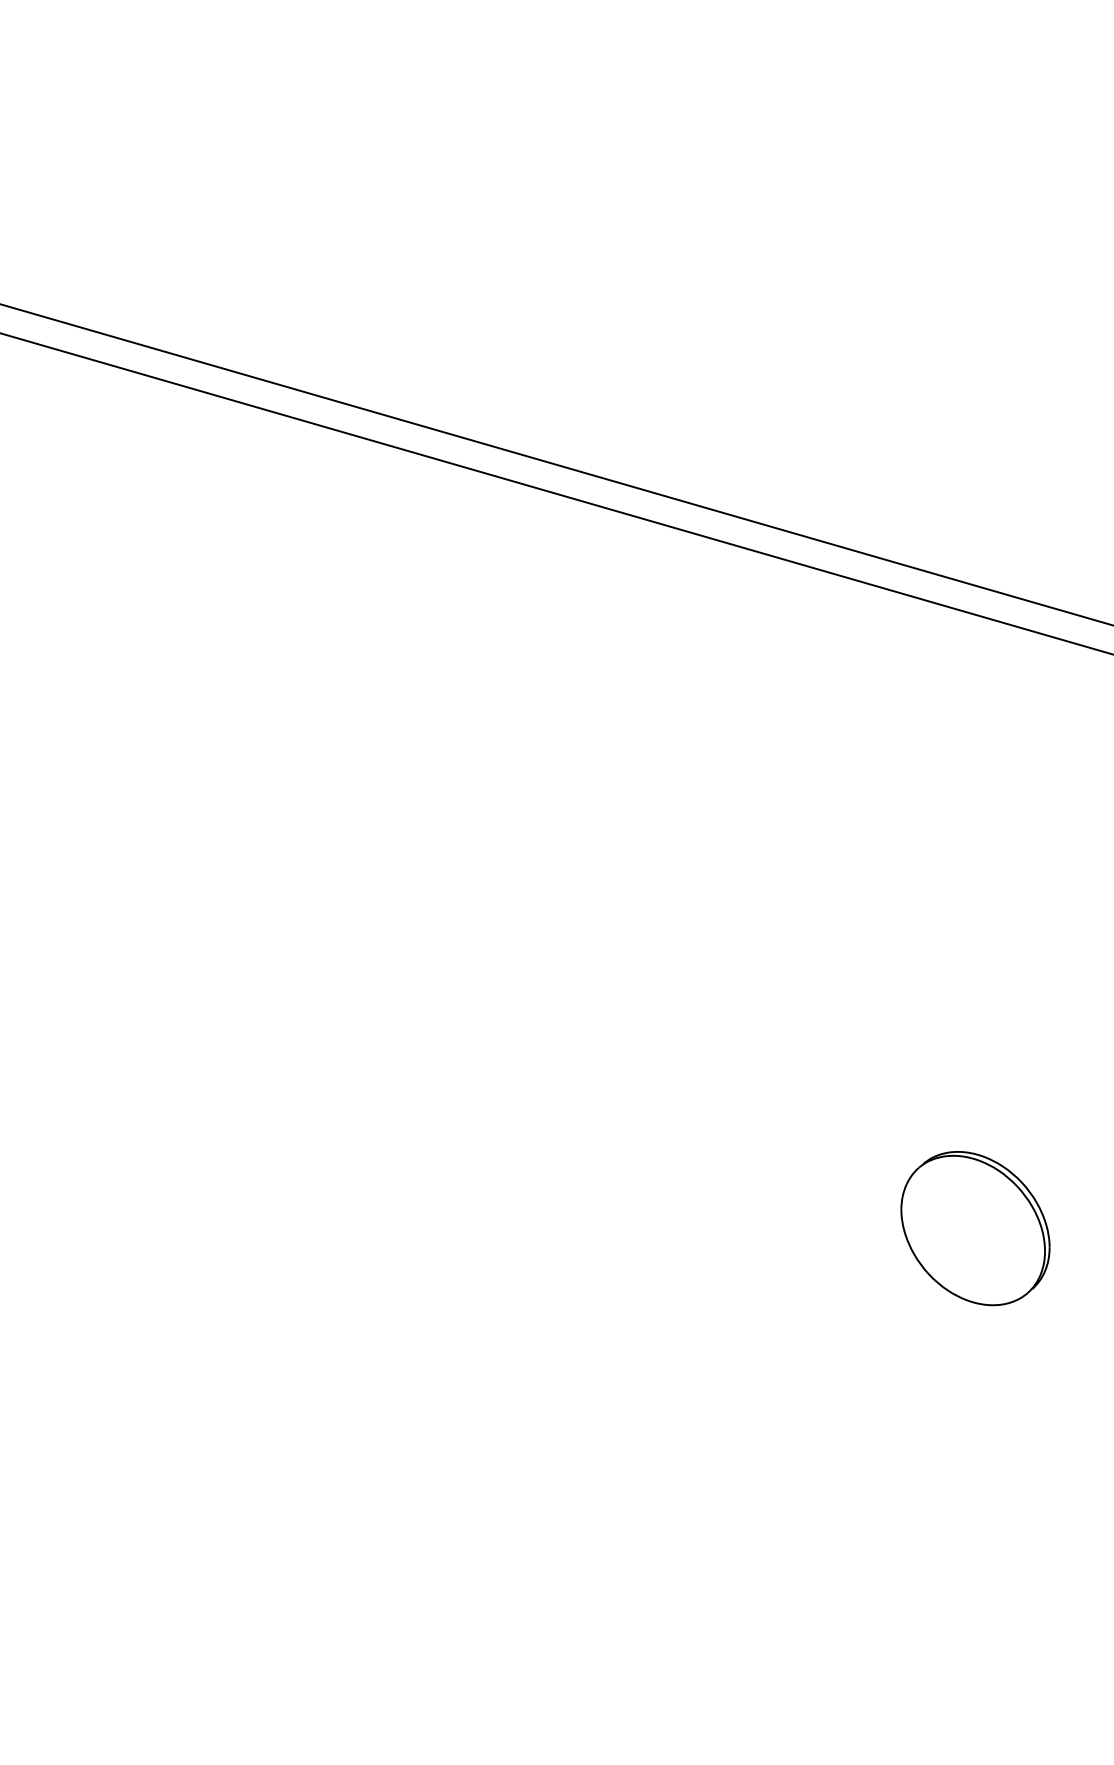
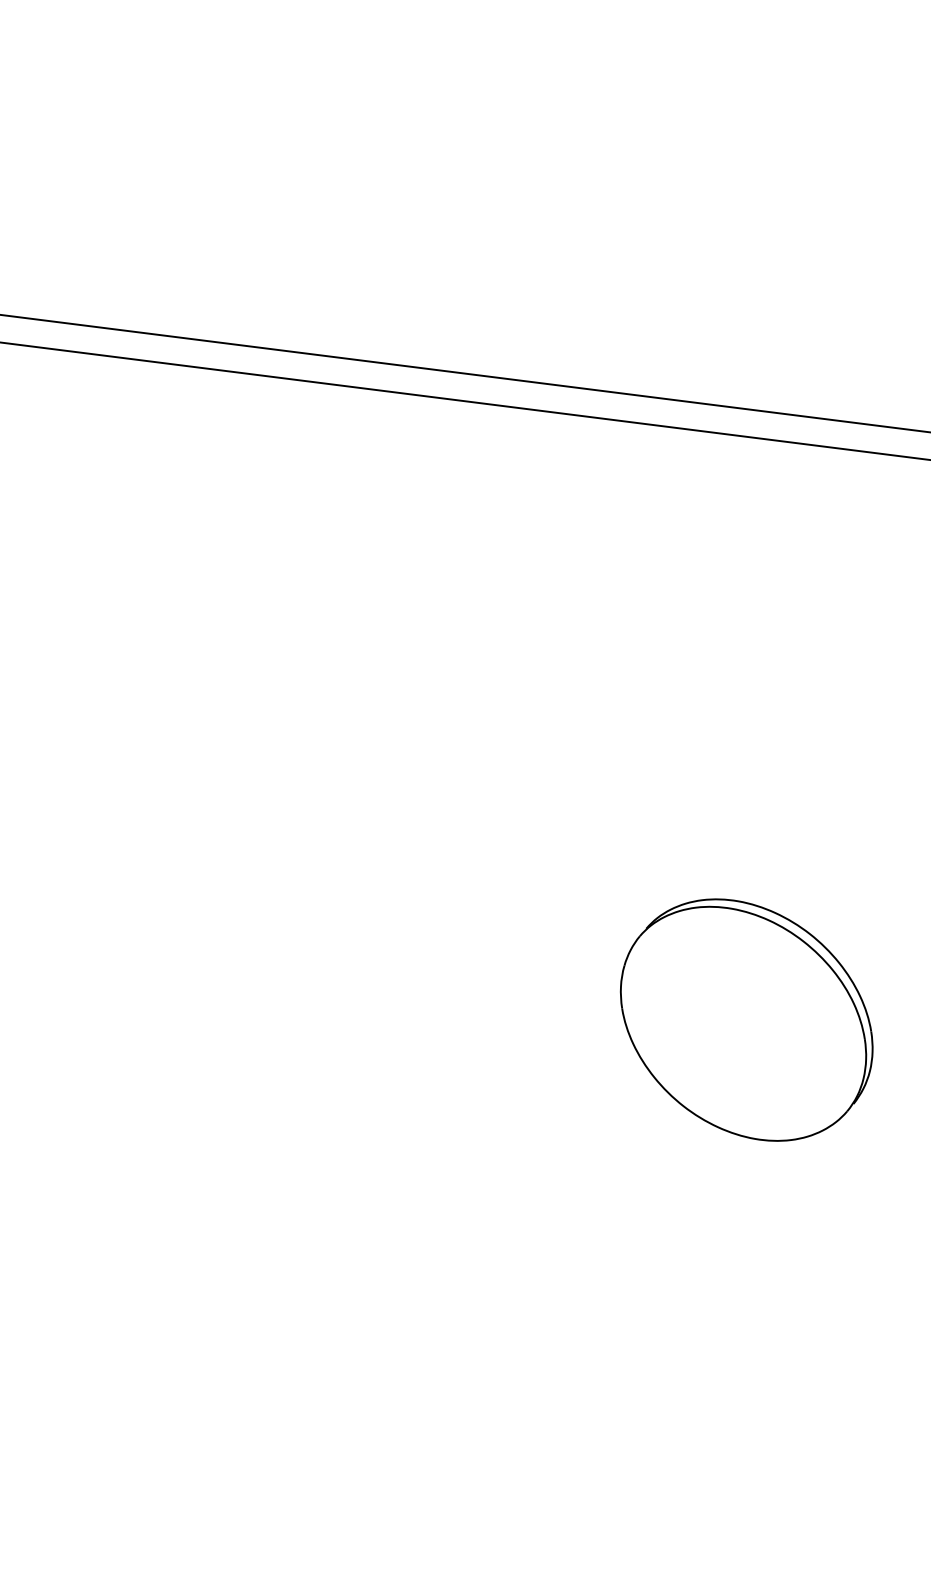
part: (975, 1228) -> (746, 1020), size x1.67

